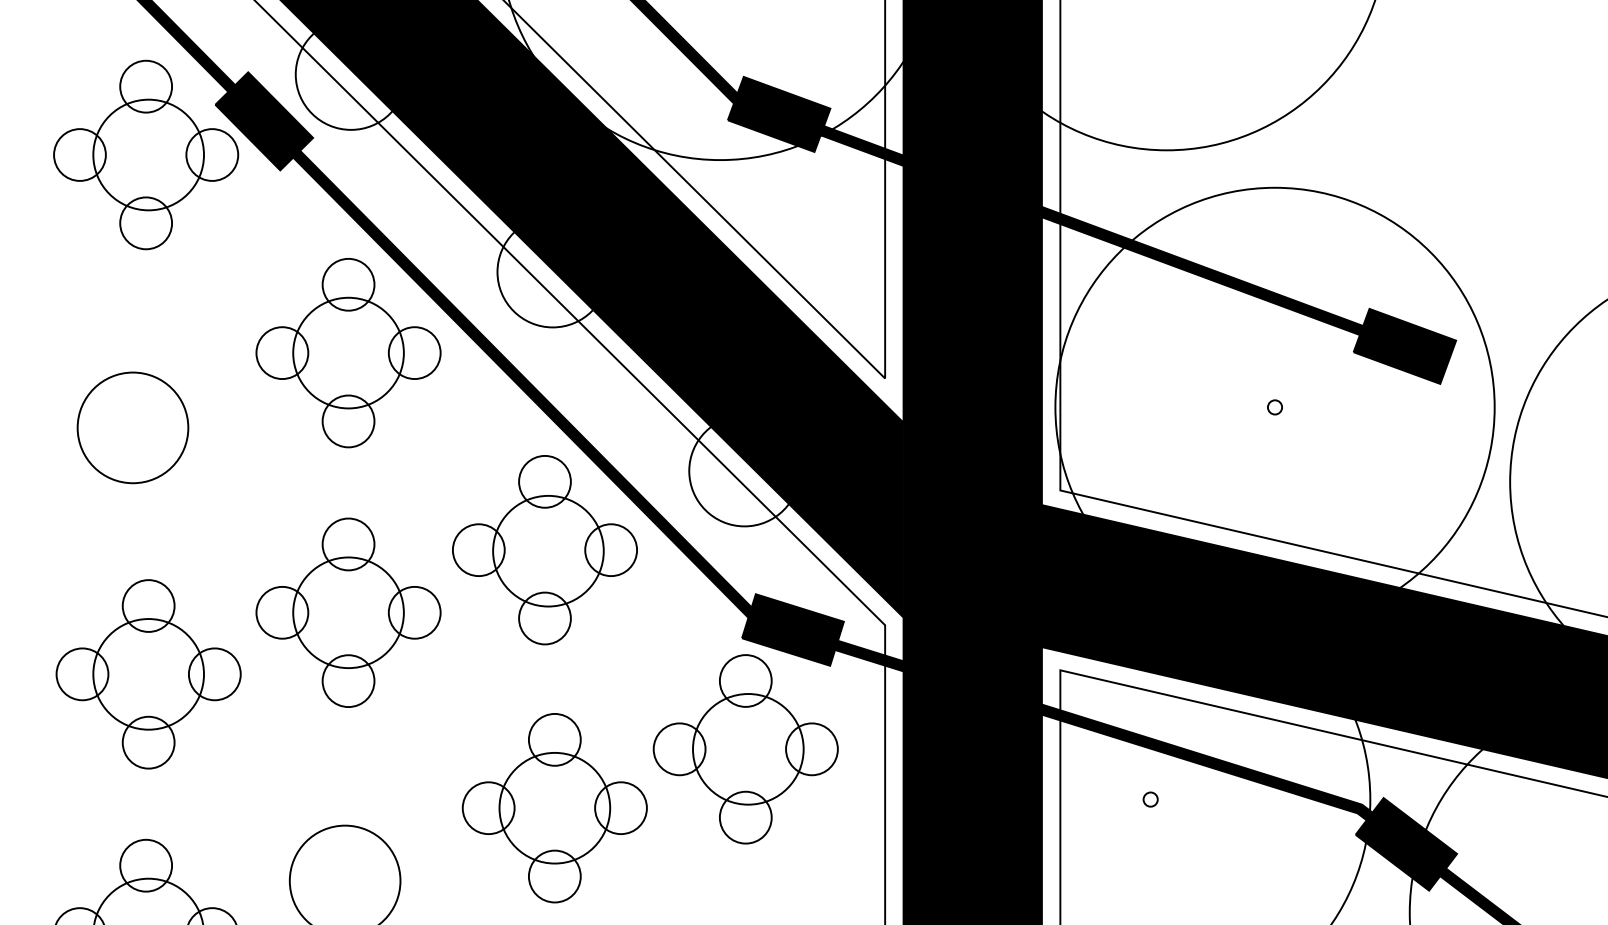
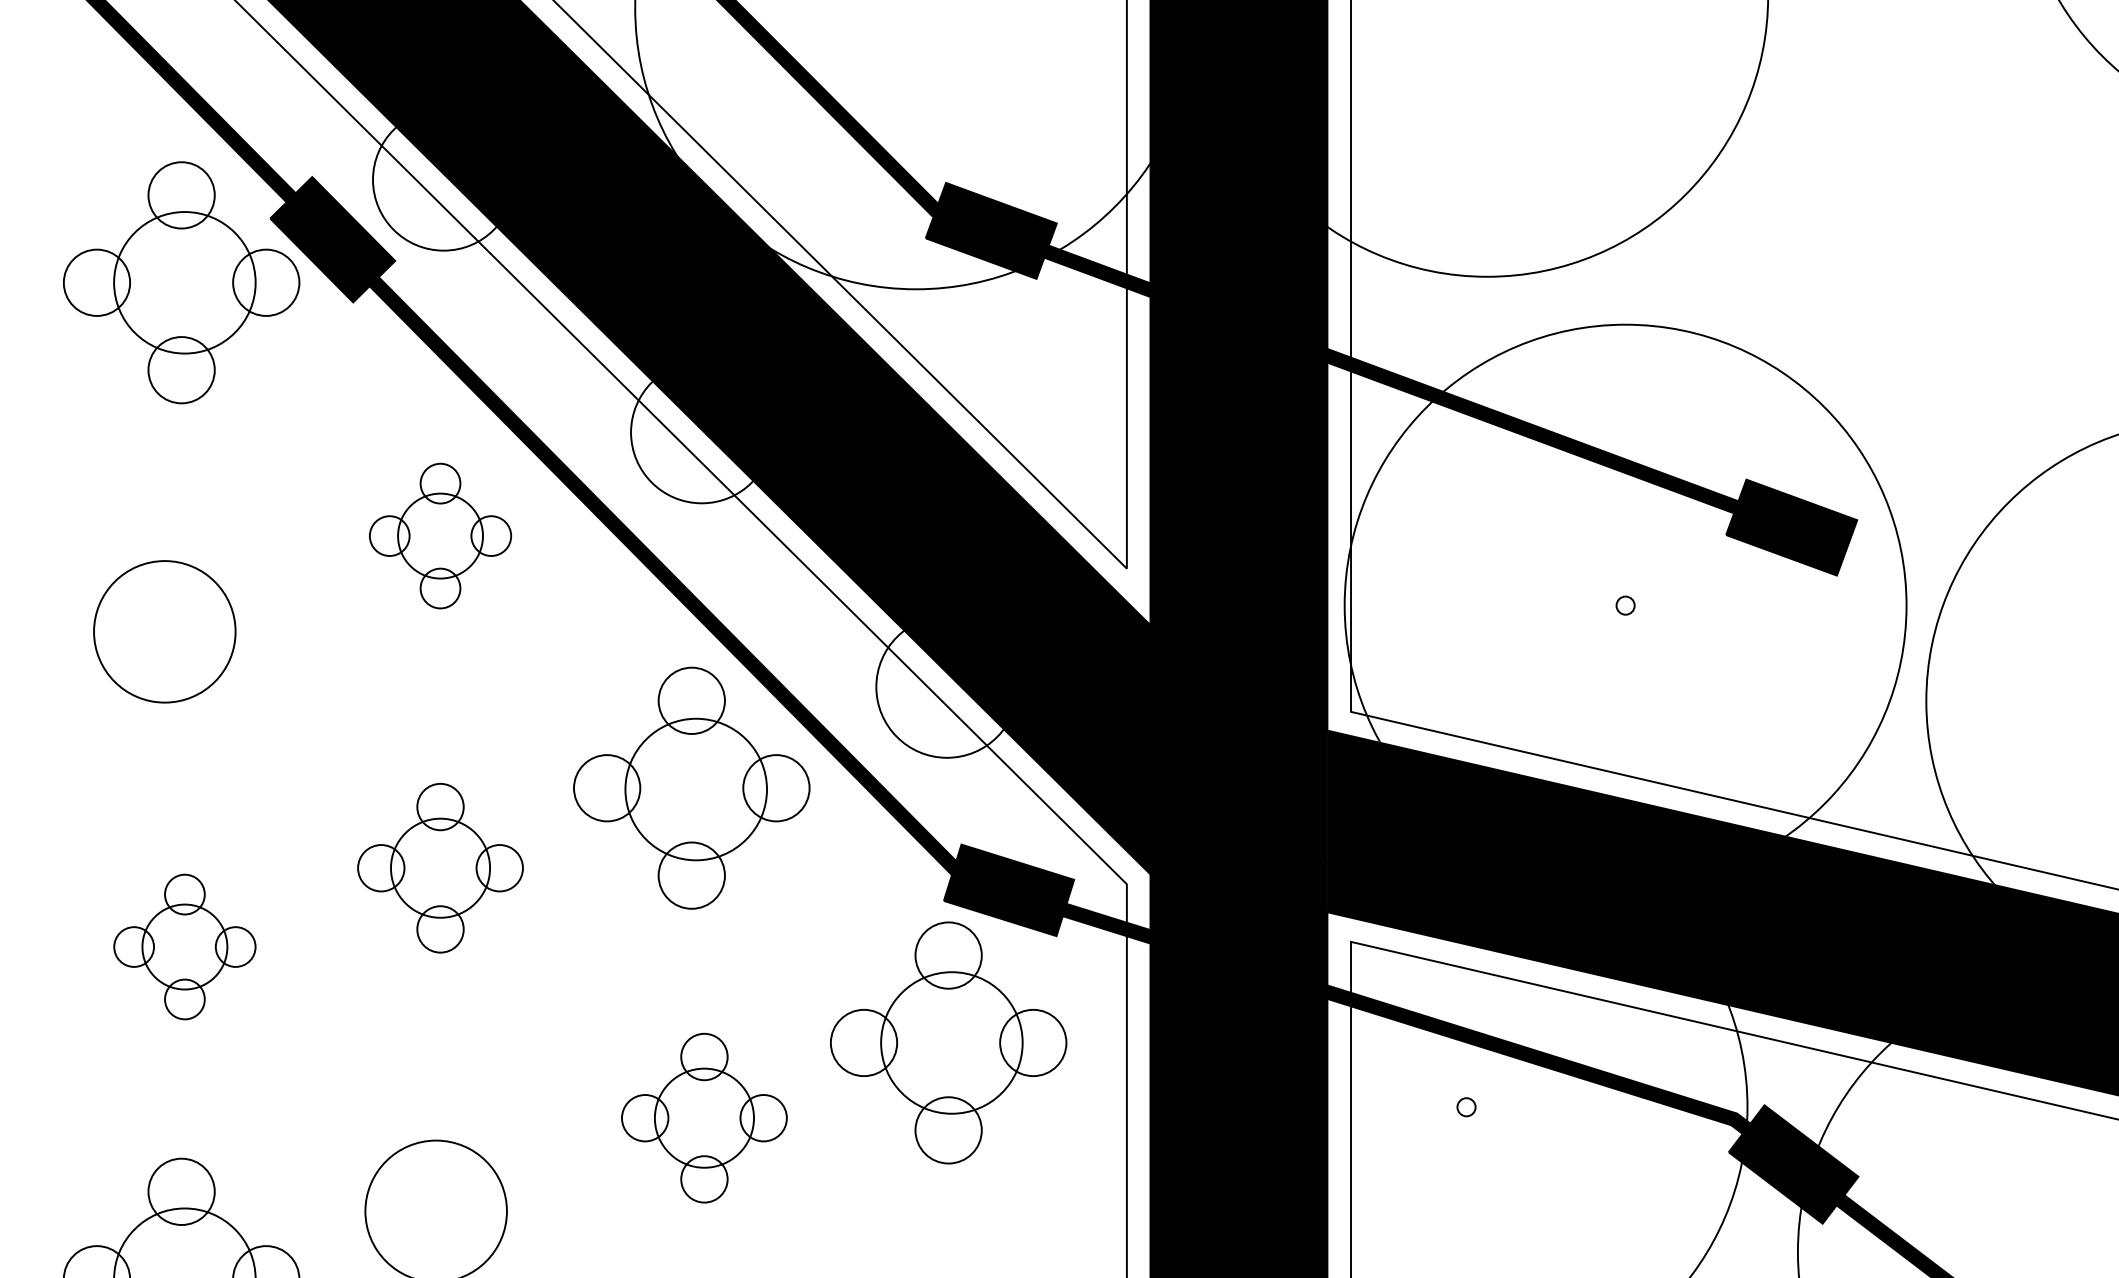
part: (348, 352) -> (440, 535), size x0.6
part: (348, 612) -> (440, 867), size x0.7
part: (148, 673) -> (184, 946), size x0.6
part: (554, 807) -> (704, 1117), size x0.7

